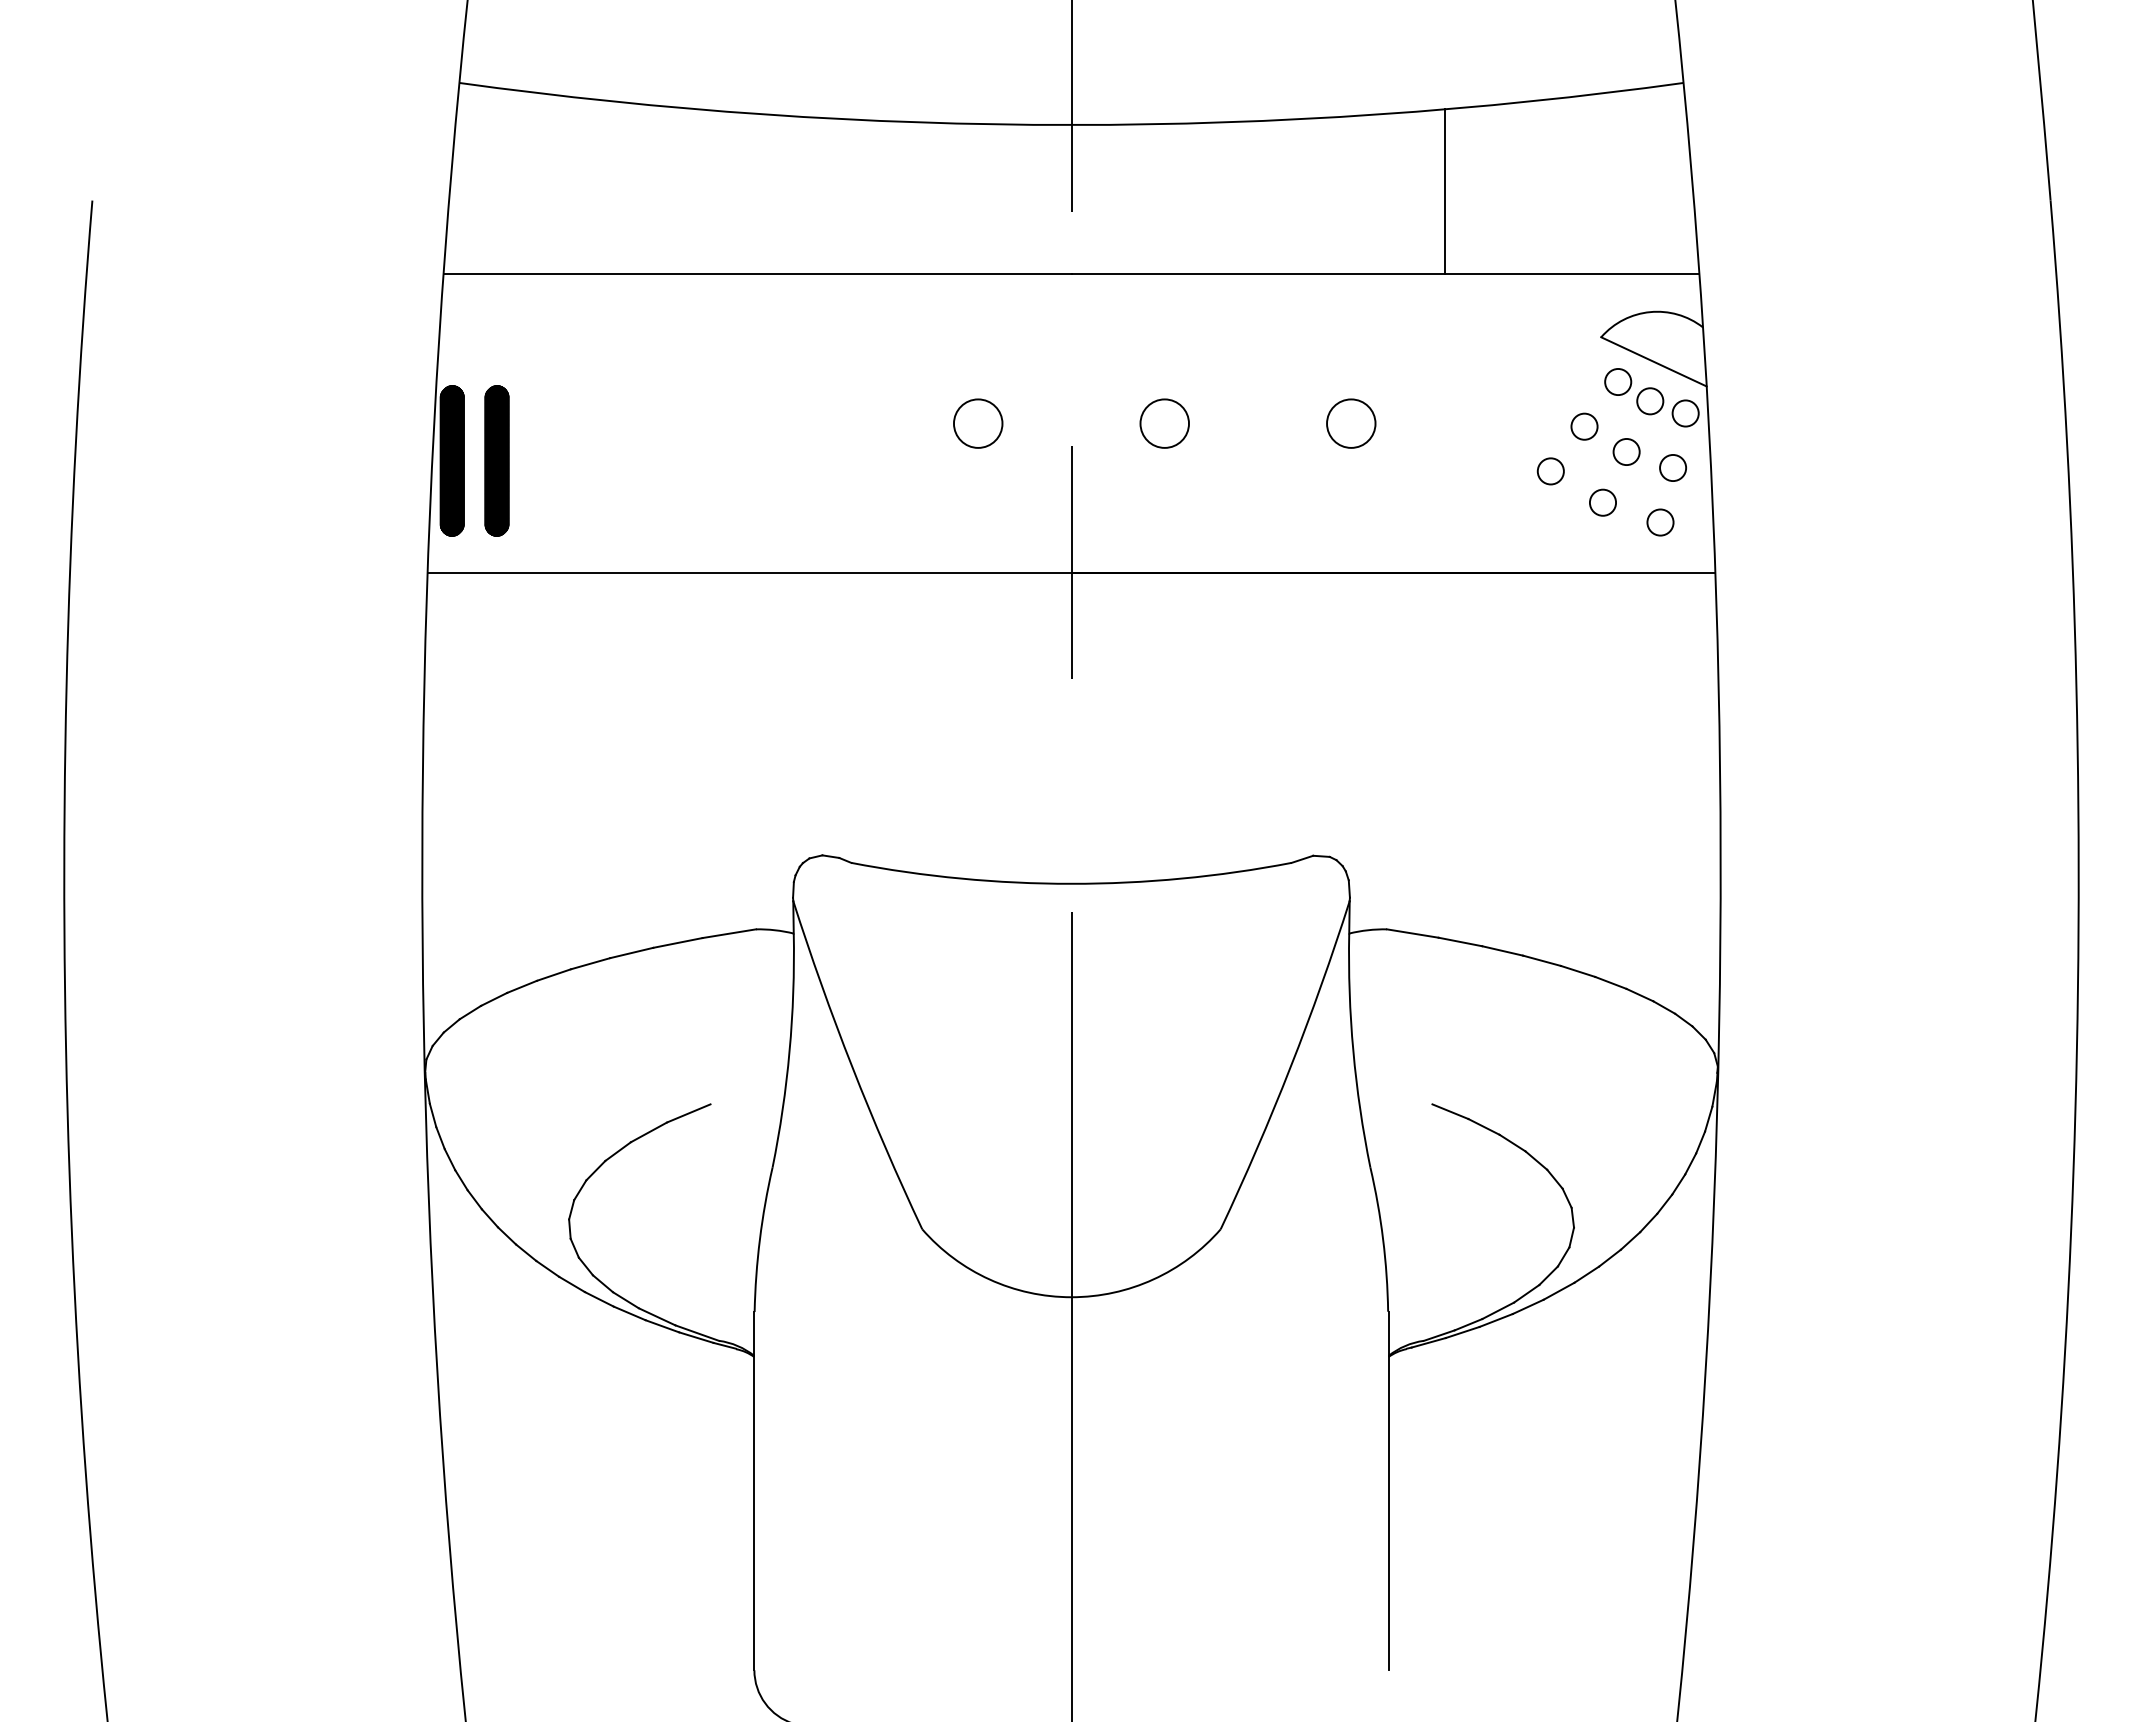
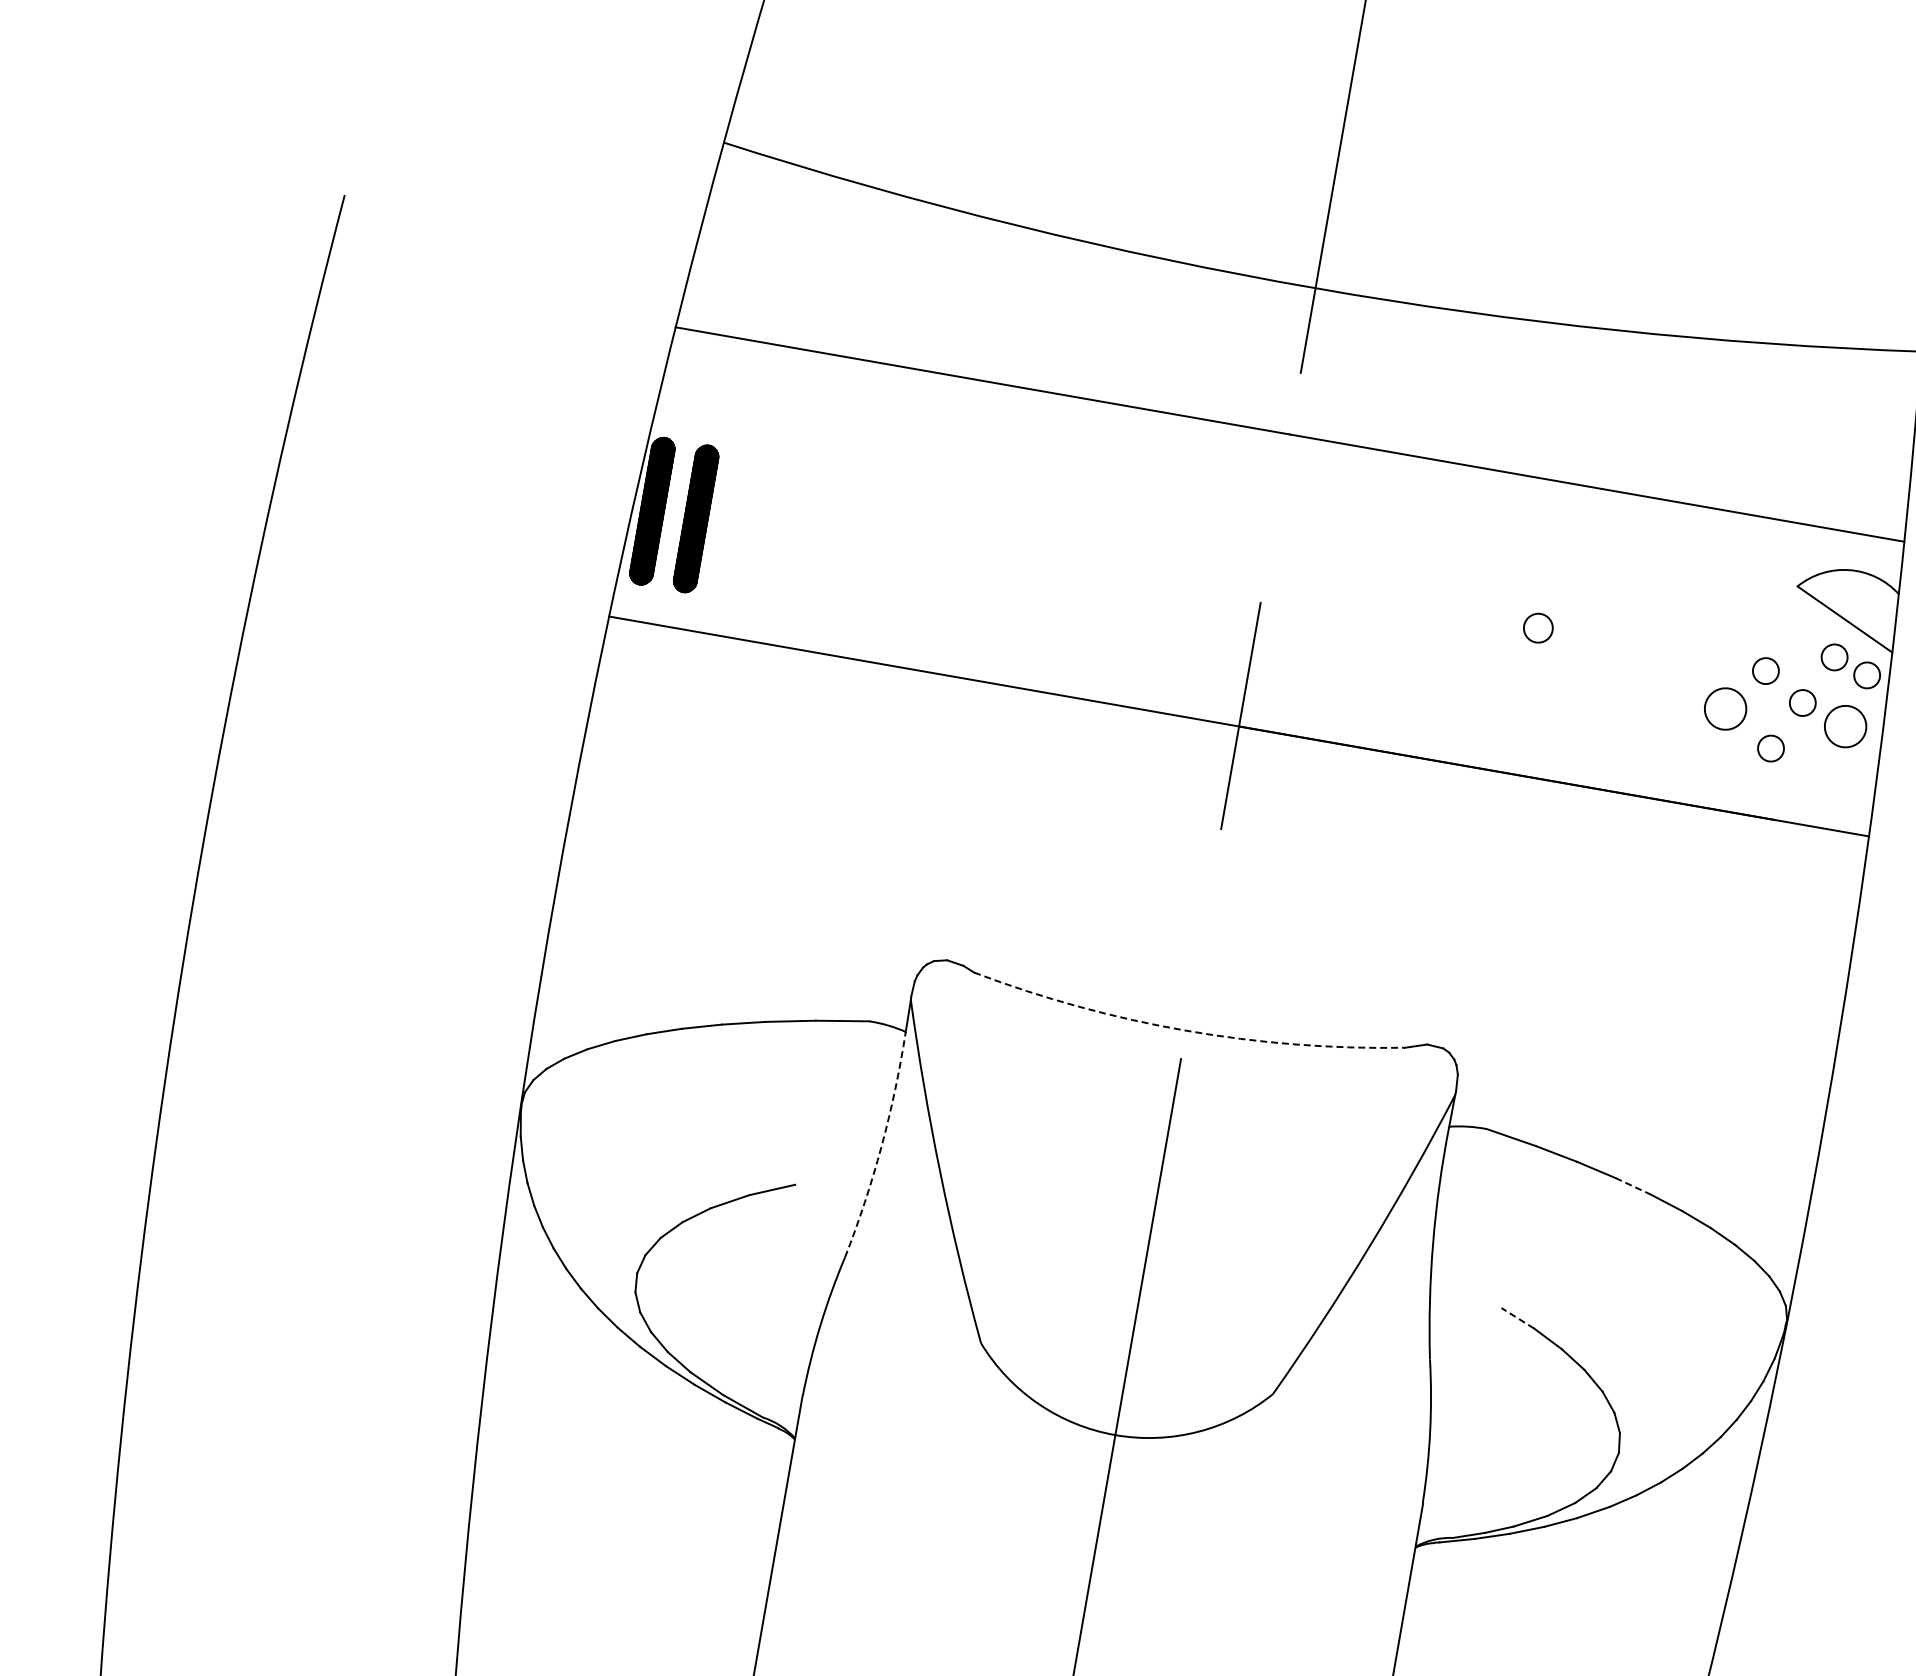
line: (1444, 191) -> (1669, 417), removed
circle: (1618, 381) -> (1806, 632), removed
circle: (978, 423) -> (1173, 564), removed
circle: (1164, 423) -> (1355, 596), removed
circle: (1351, 423) -> (1538, 628), size x0.6
circle: (1672, 467) -> (1845, 725), size x1.6
circle: (1550, 471) -> (1725, 709), size x1.6
circle: (1660, 522) -> (1823, 777), removed
arc: (1071, 883) -> (1186, 1030), solid -> dashed
line: (1542, 960) -> (1633, 1186), solid -> dashed
arc: (789, 1051) -> (881, 1146), solid -> dashed
line: (1449, 1111) -> (1516, 1317), solid -> dashed

